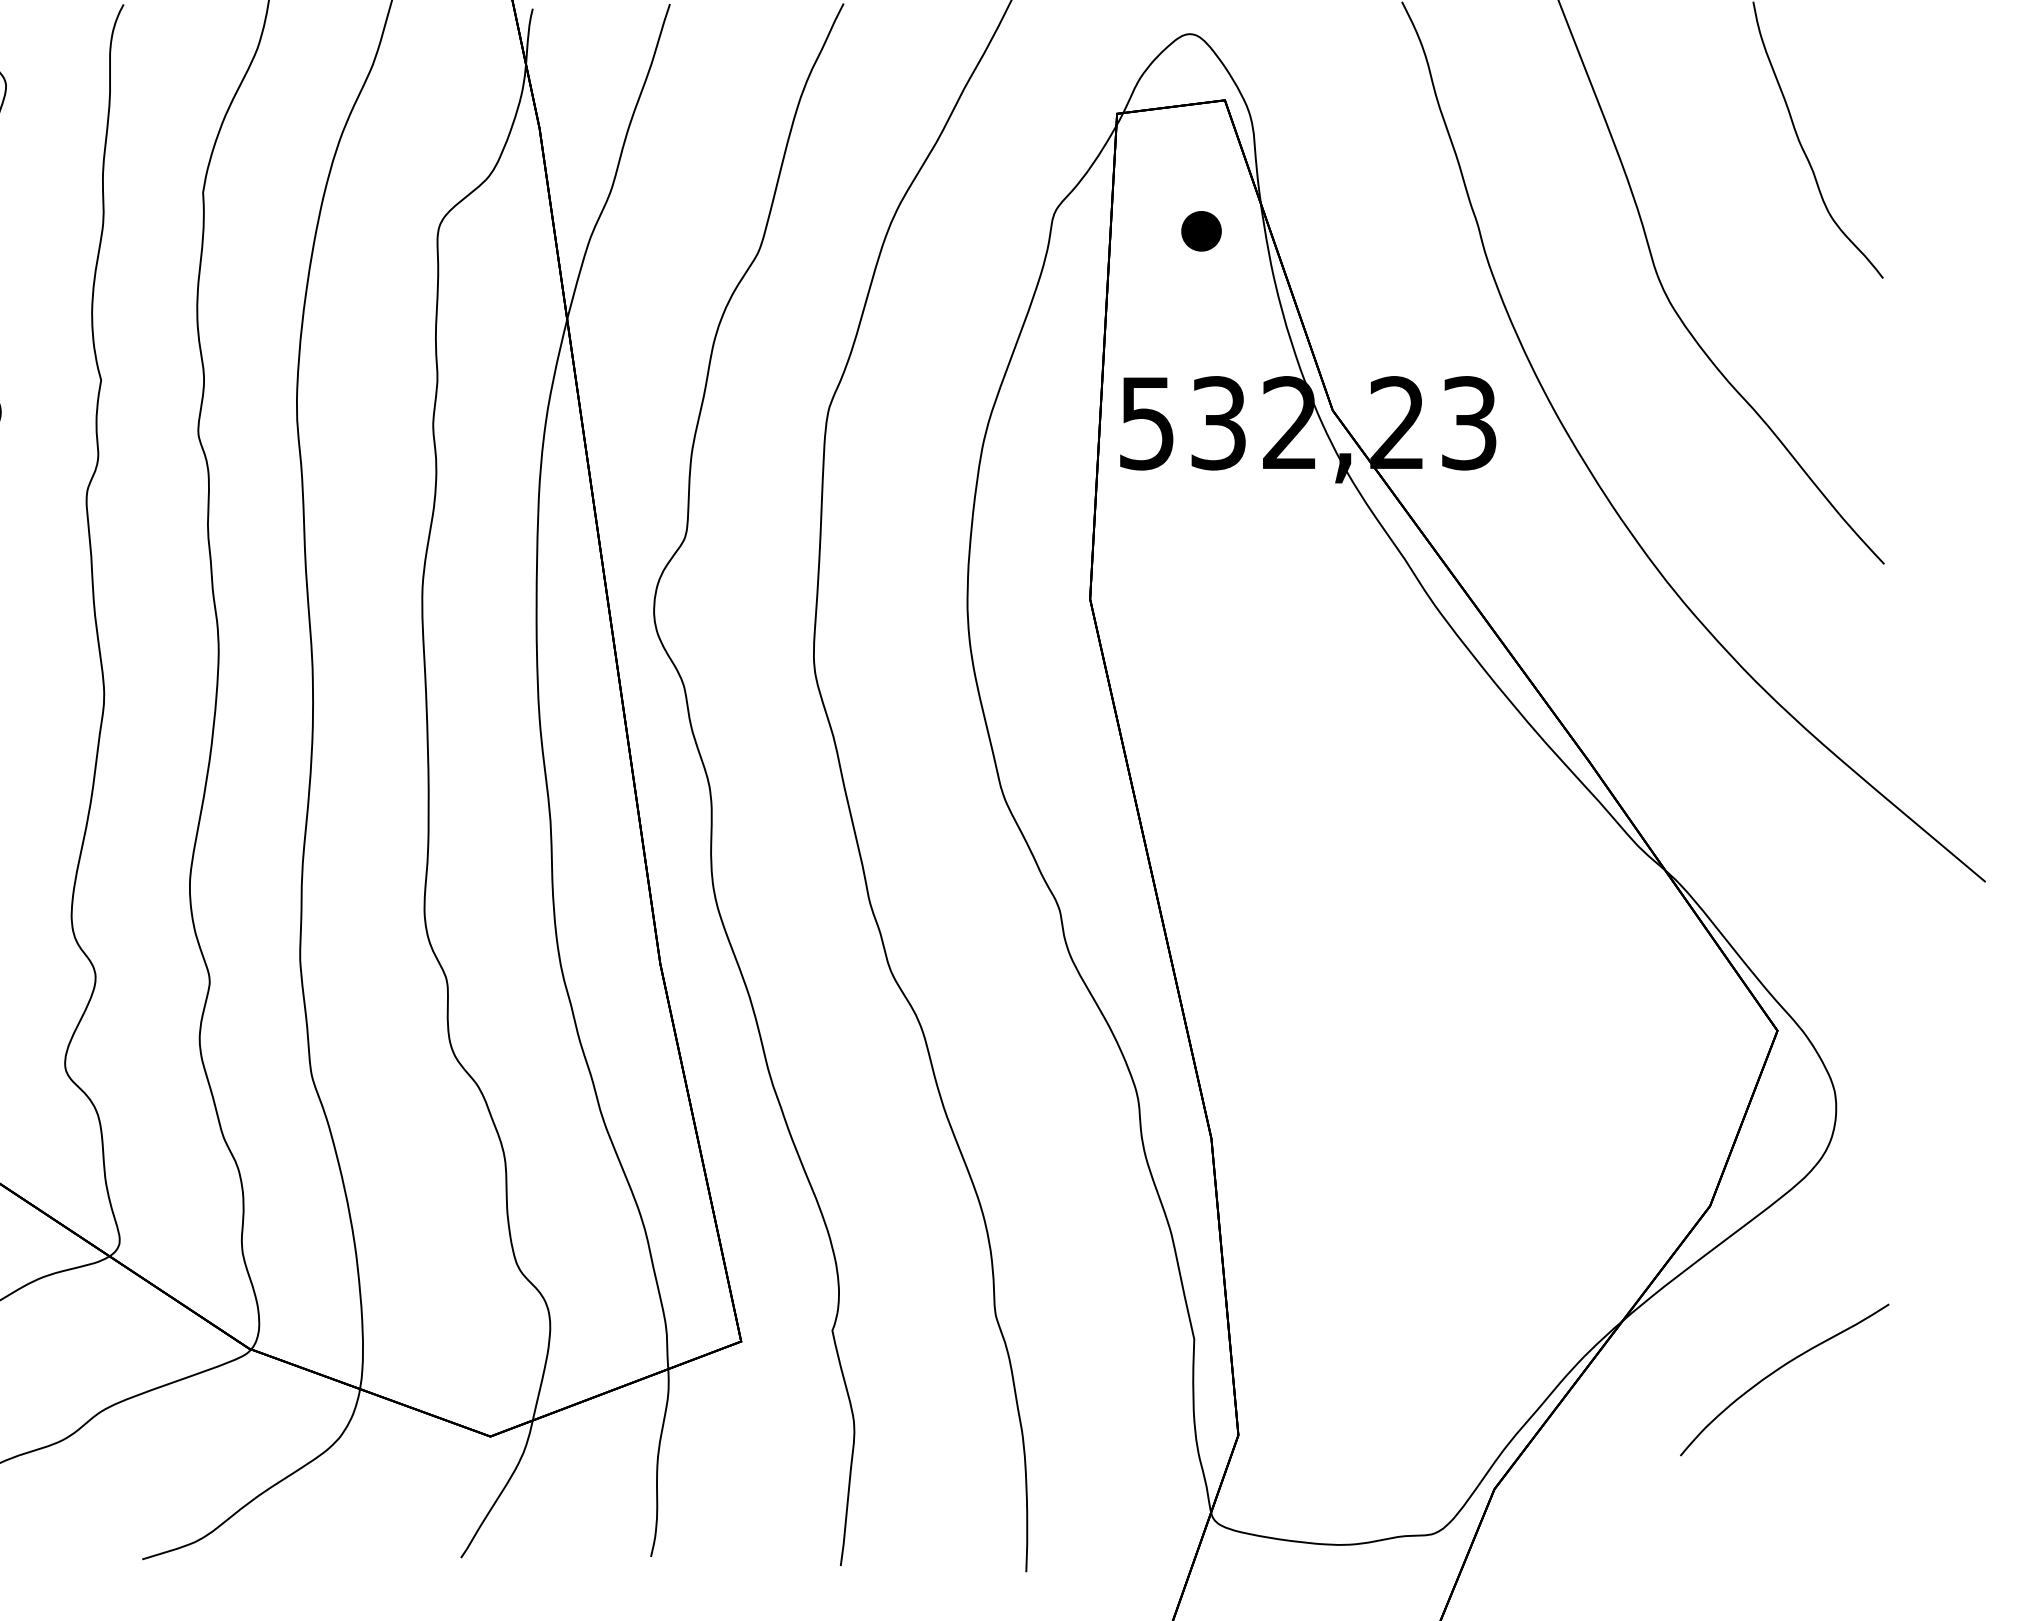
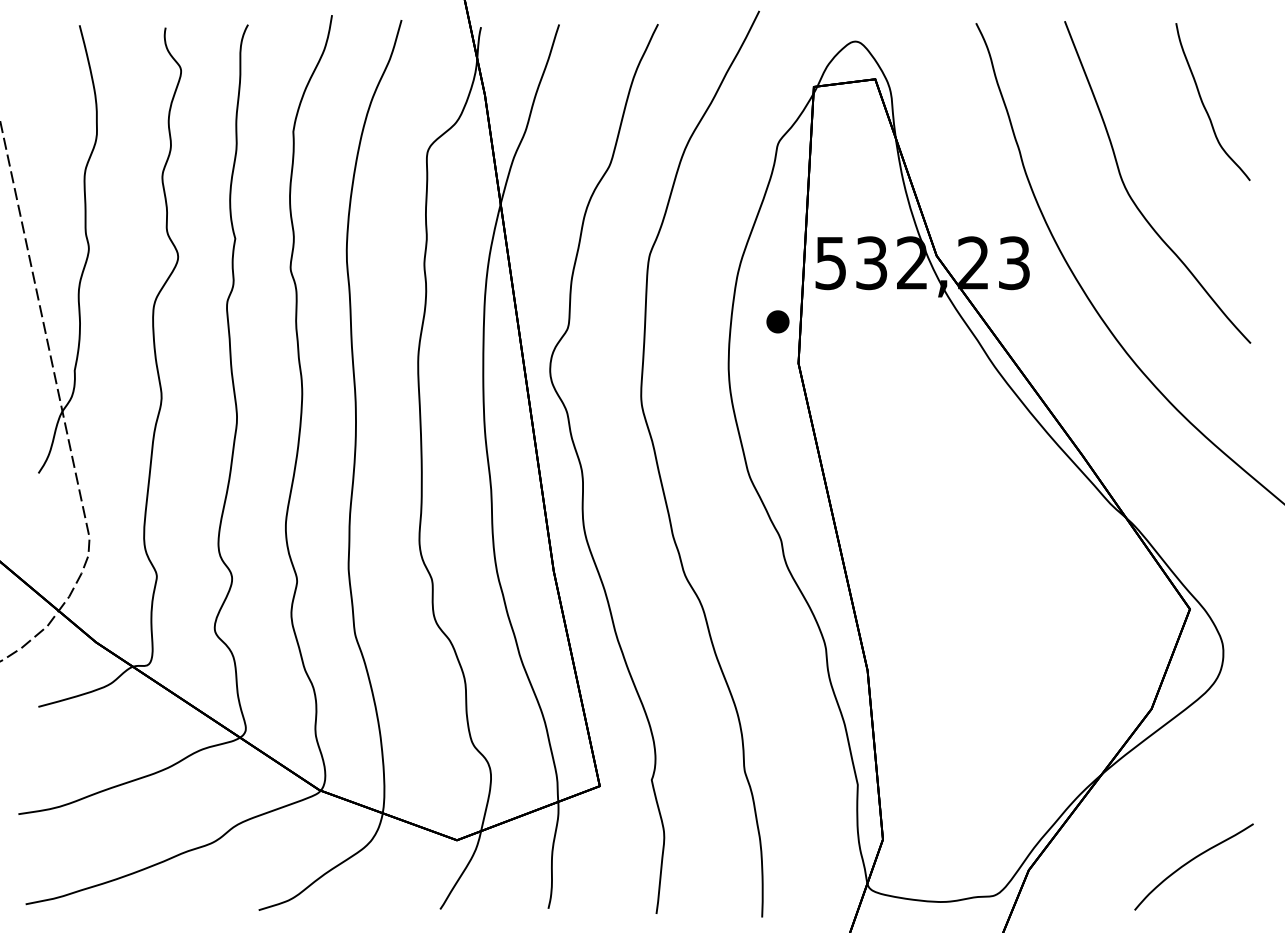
part: (1200, 230) -> (777, 321), moved
curve: (1778, 1371) -> (1190, 862), moved

